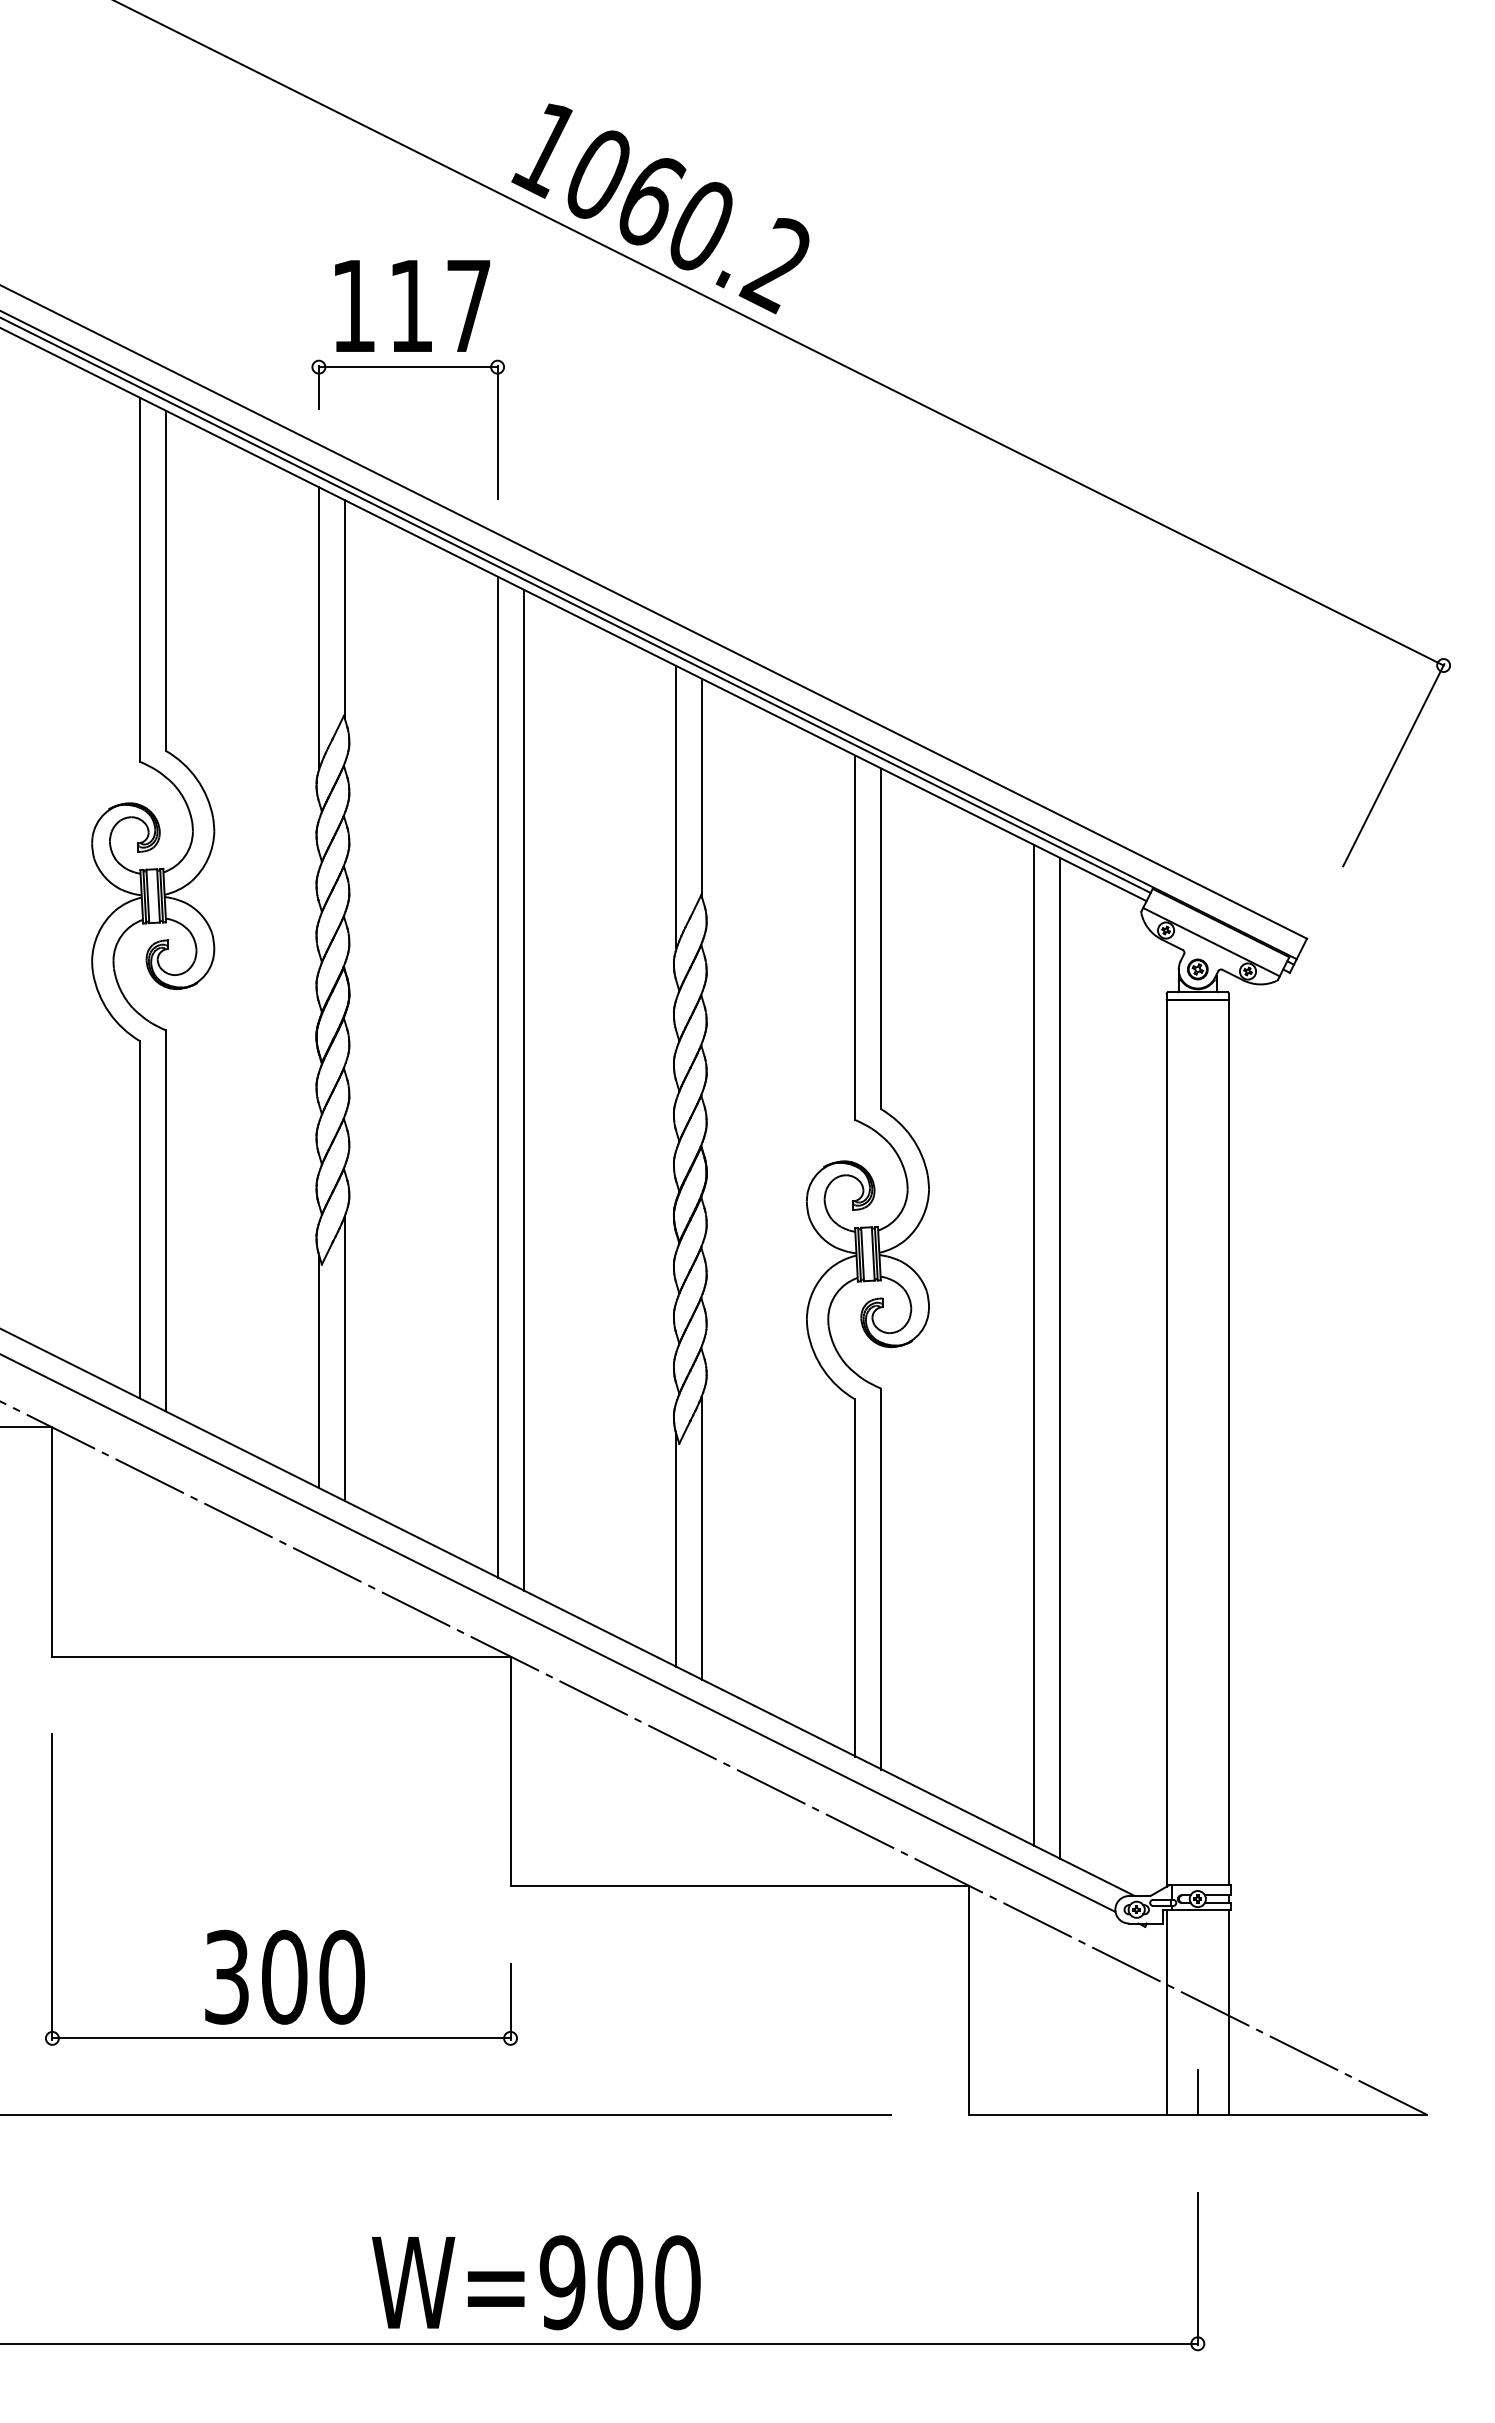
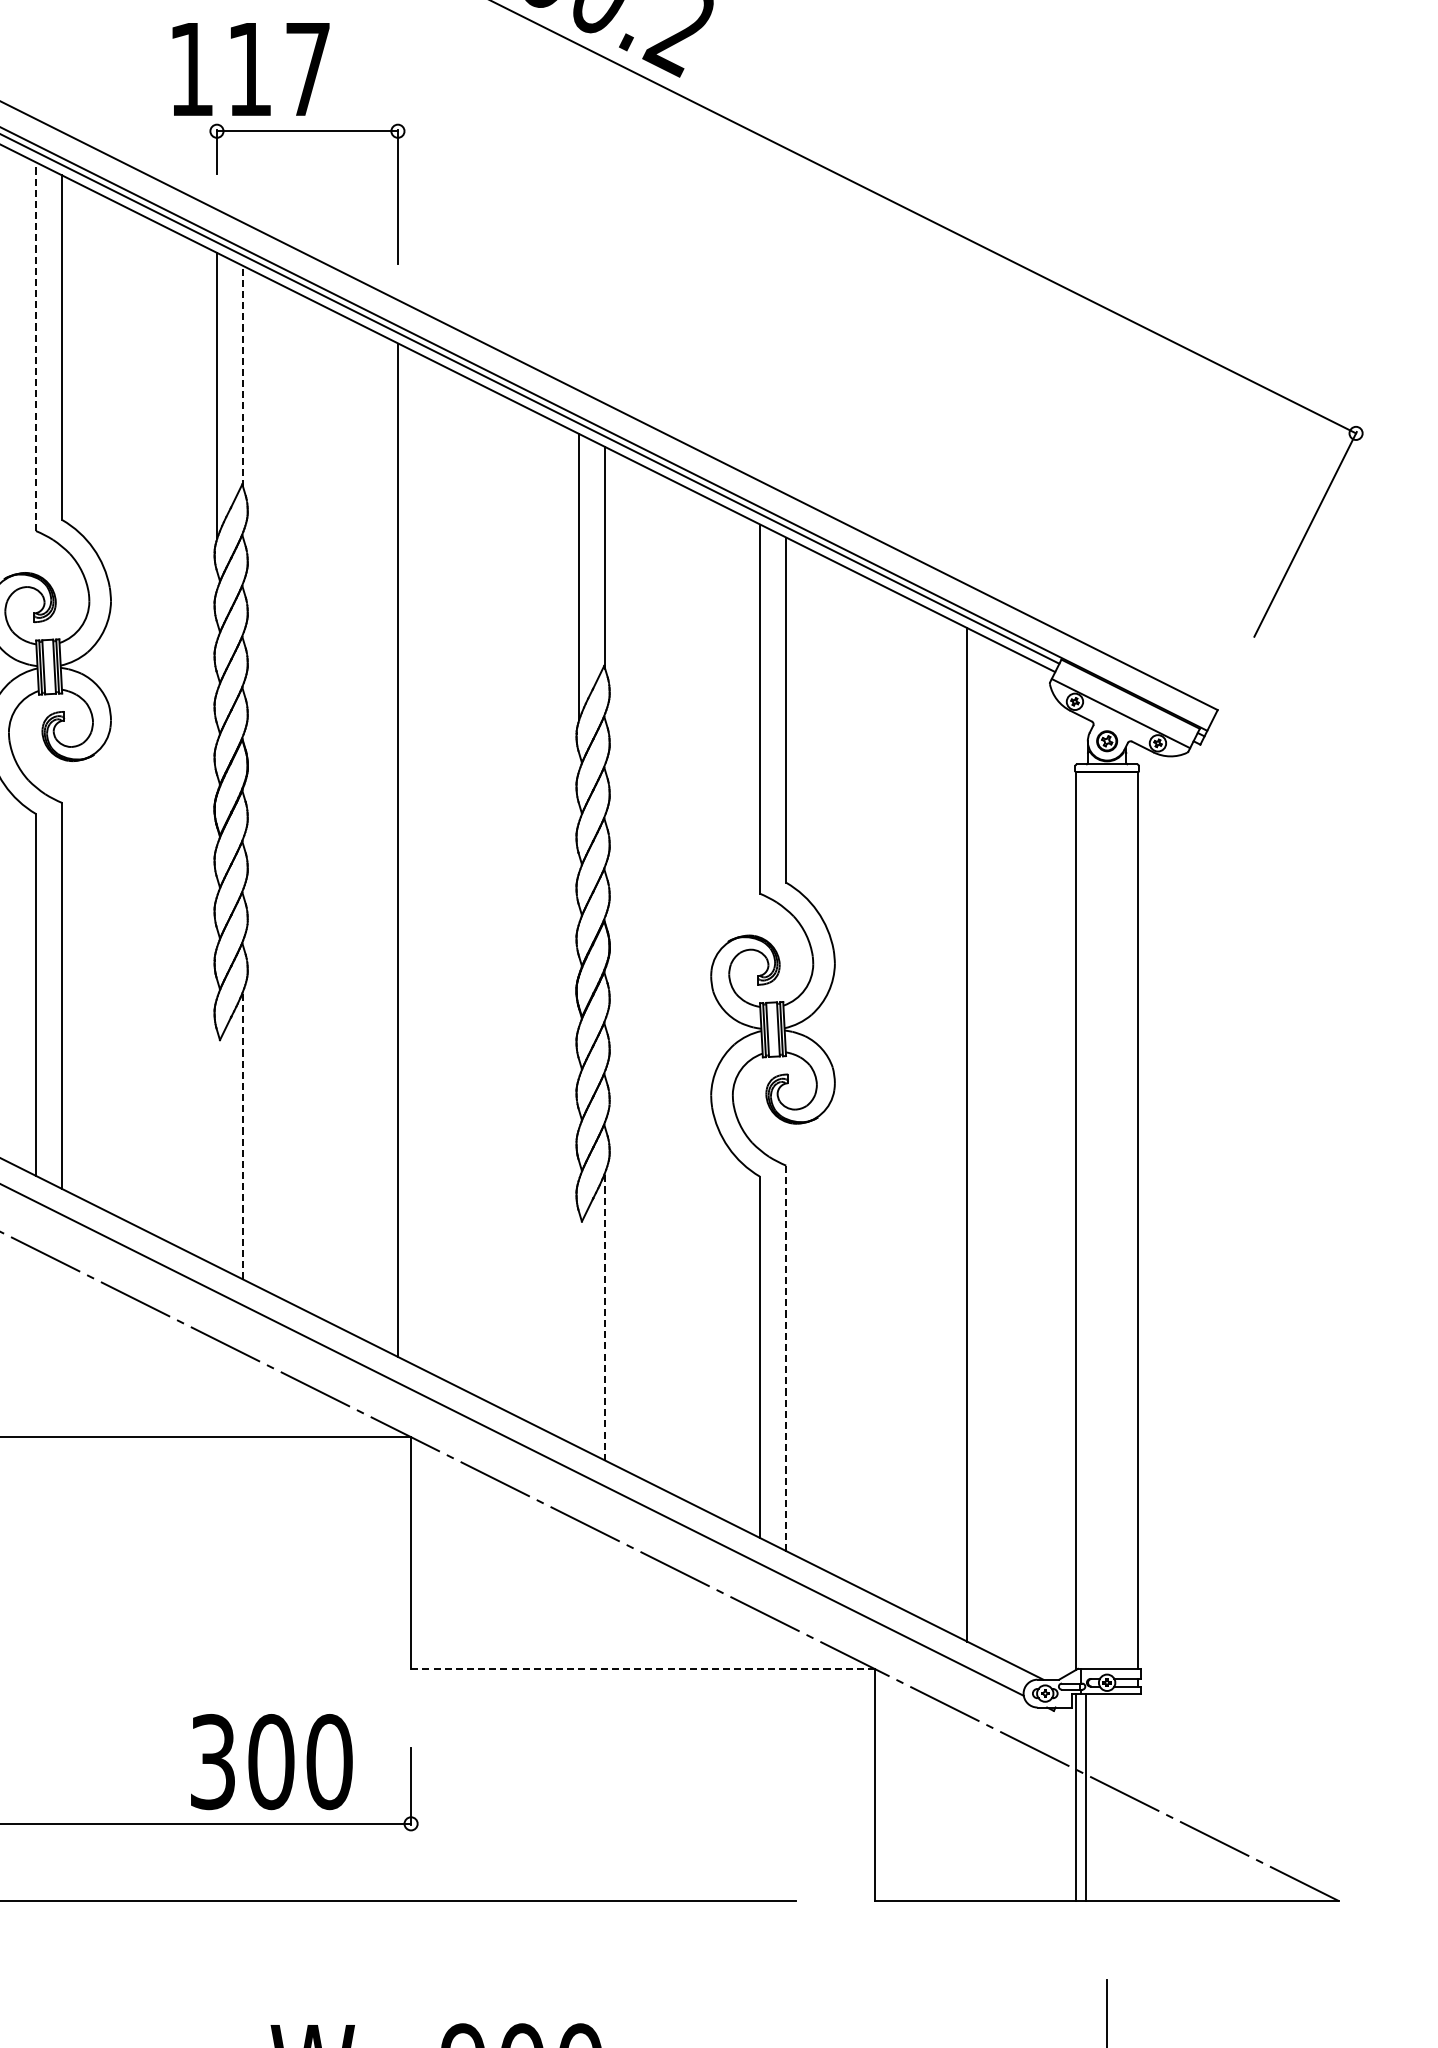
text: (412, 305) -> (250, 68), moved
line: (140, 579) -> (36, 346), solid -> dashed
line: (344, 608) -> (242, 375), solid -> dashed
line: (523, 1089) -> (424, 862), removed
line: (1033, 1344) -> (940, 1121), removed
line: (344, 1358) -> (242, 1135), solid -> dashed
line: (318, 1370) -> (216, 1147), removed
line: (702, 1537) -> (605, 1316), solid -> dashed
line: (676, 1550) -> (579, 1329), removed
line: (880, 1578) -> (785, 1358), solid -> dashed
line: (739, 1885) -> (642, 1669), solid -> dashed
text: (284, 1976) -> (271, 1761), moved
line: (1228, 2011) -> (1085, 1796), moved
line: (1197, 2091) -> (1106, 1877), removed

